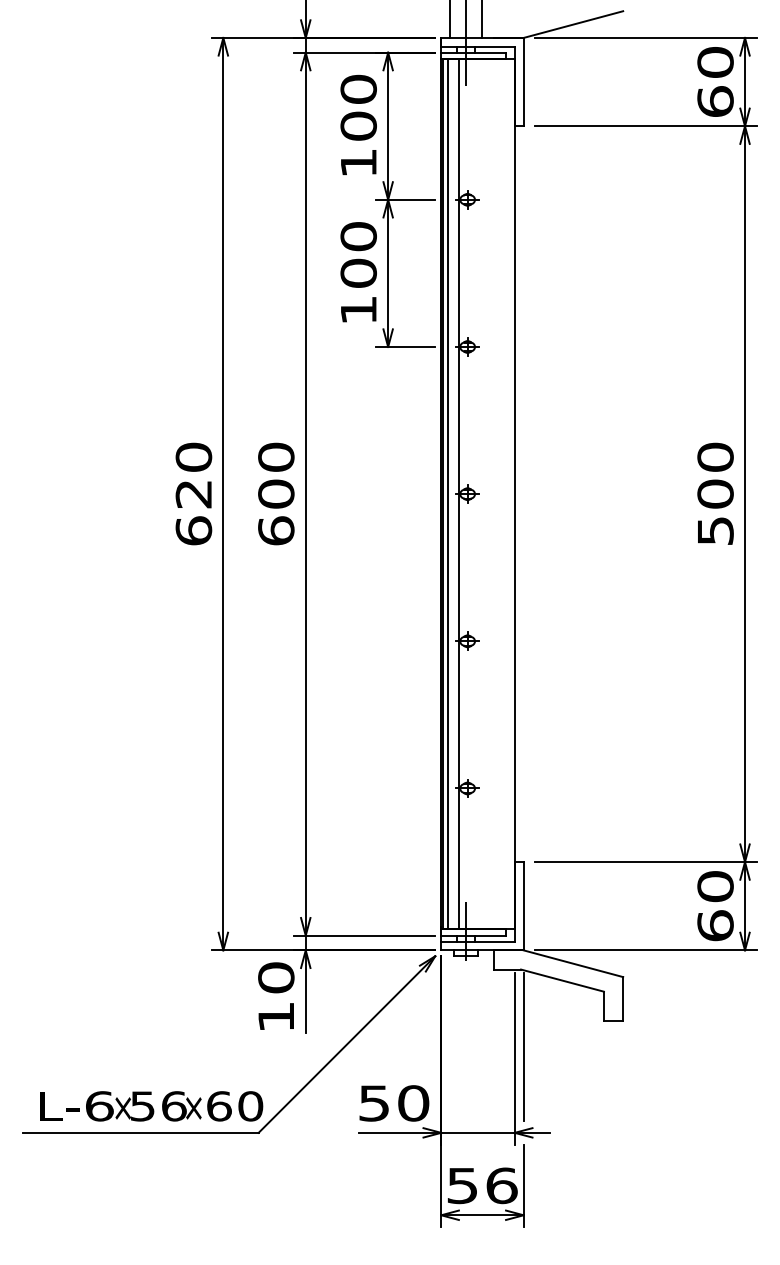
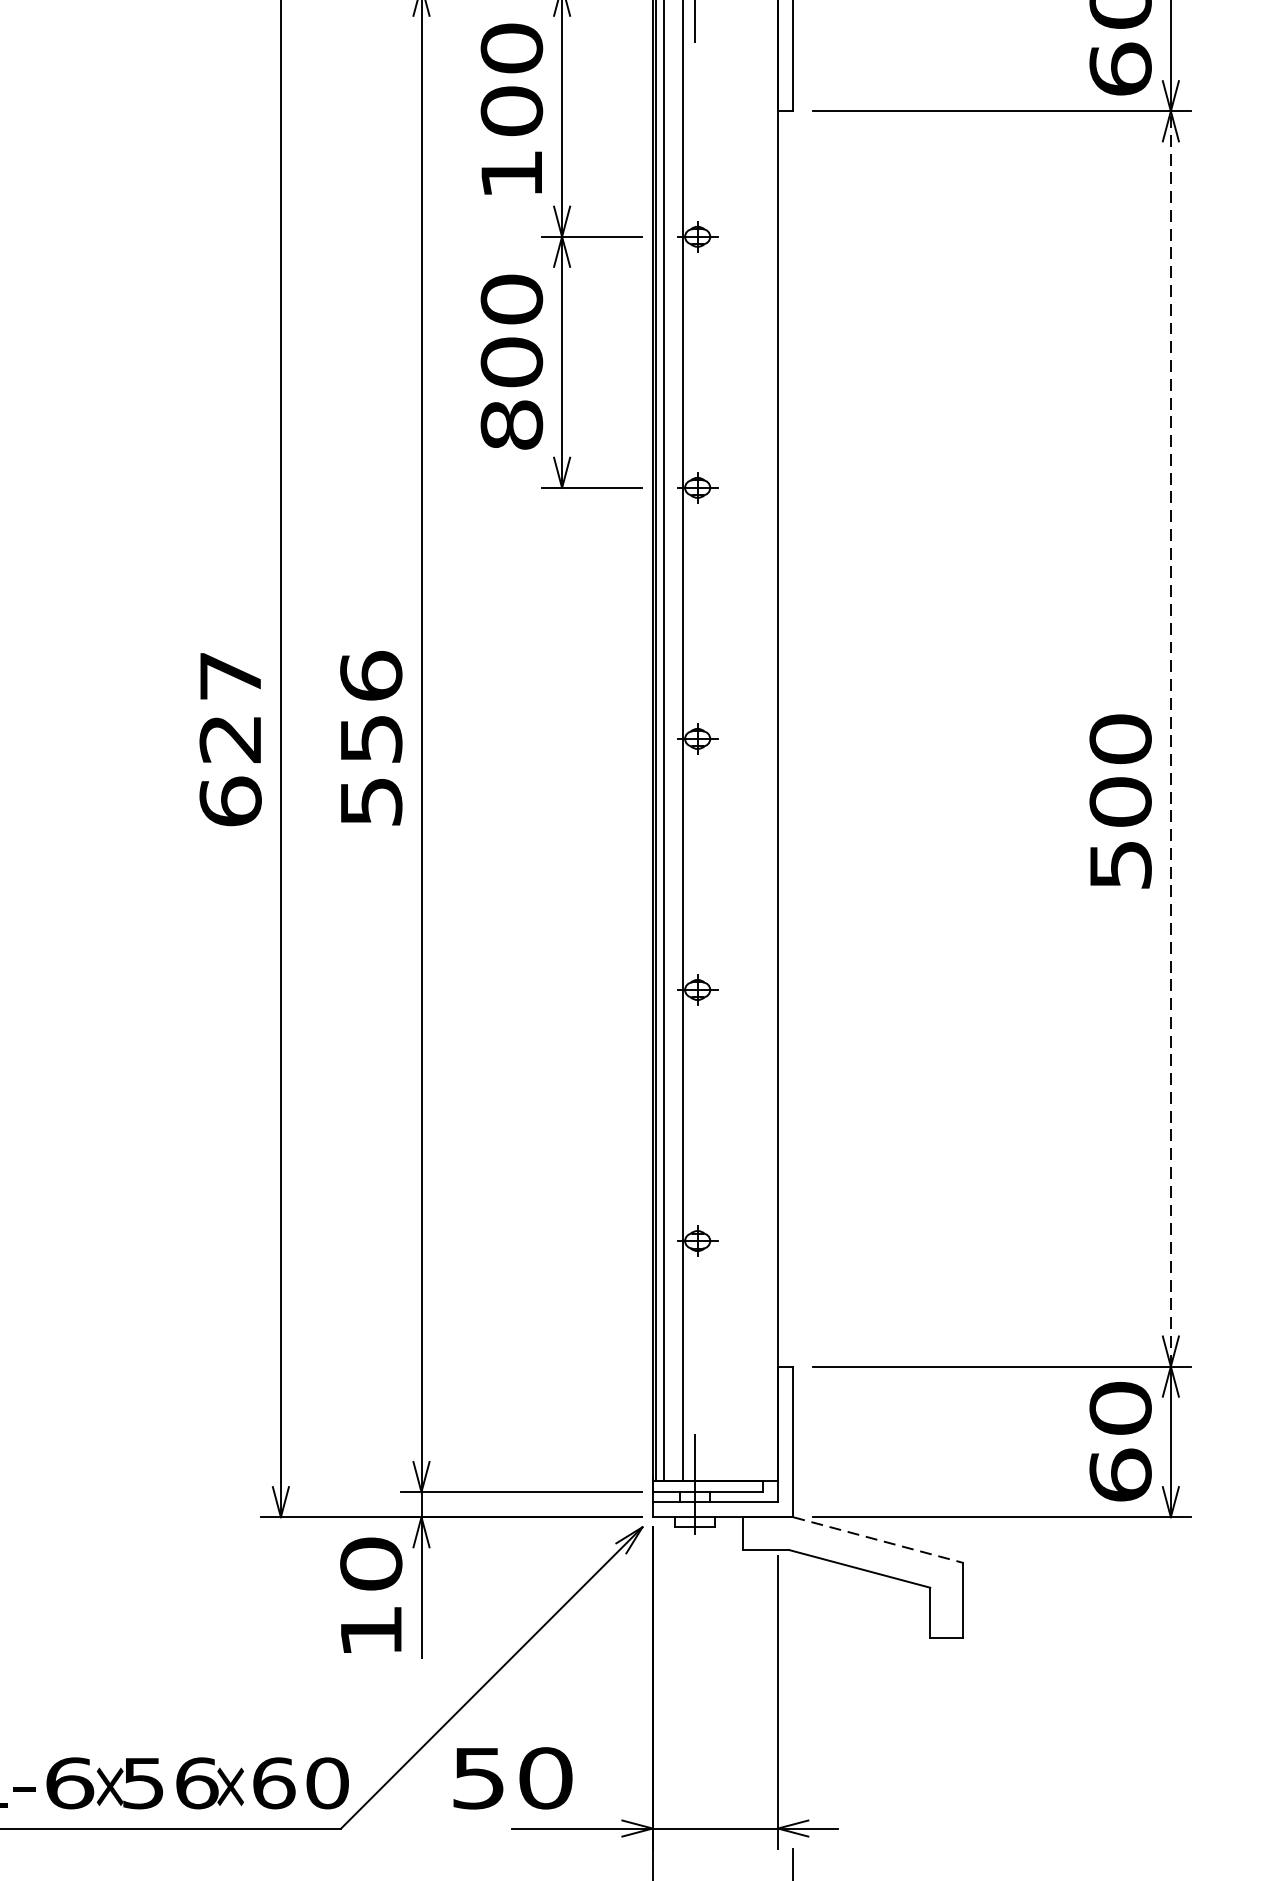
text: (358, 309) -> (511, 423), 100 -> 800
text: (193, 456) -> (229, 674), 620 -> 627
text: (276, 493) -> (371, 737), 600 -> 556
text: (715, 493) -> (1120, 800), moved
line: (745, 494) -> (1171, 739), solid -> dashed
line: (573, 963) -> (878, 1539), solid -> dashed
line: (523, 1046) -> (792, 1681), removed
text: (394, 1103) -> (513, 1778), moved

